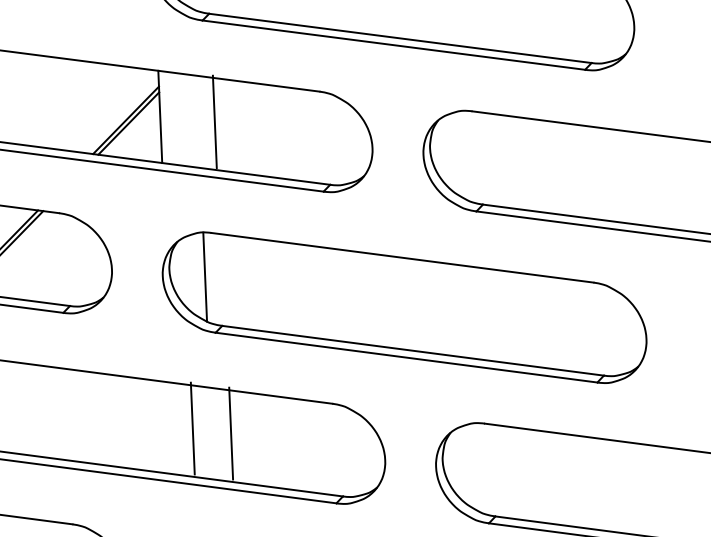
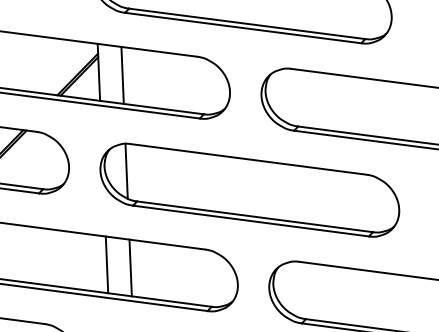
line: (214, 120) -> (122, 74), moved
line: (191, 427) -> (106, 264), moved
line: (230, 432) -> (130, 267), moved

